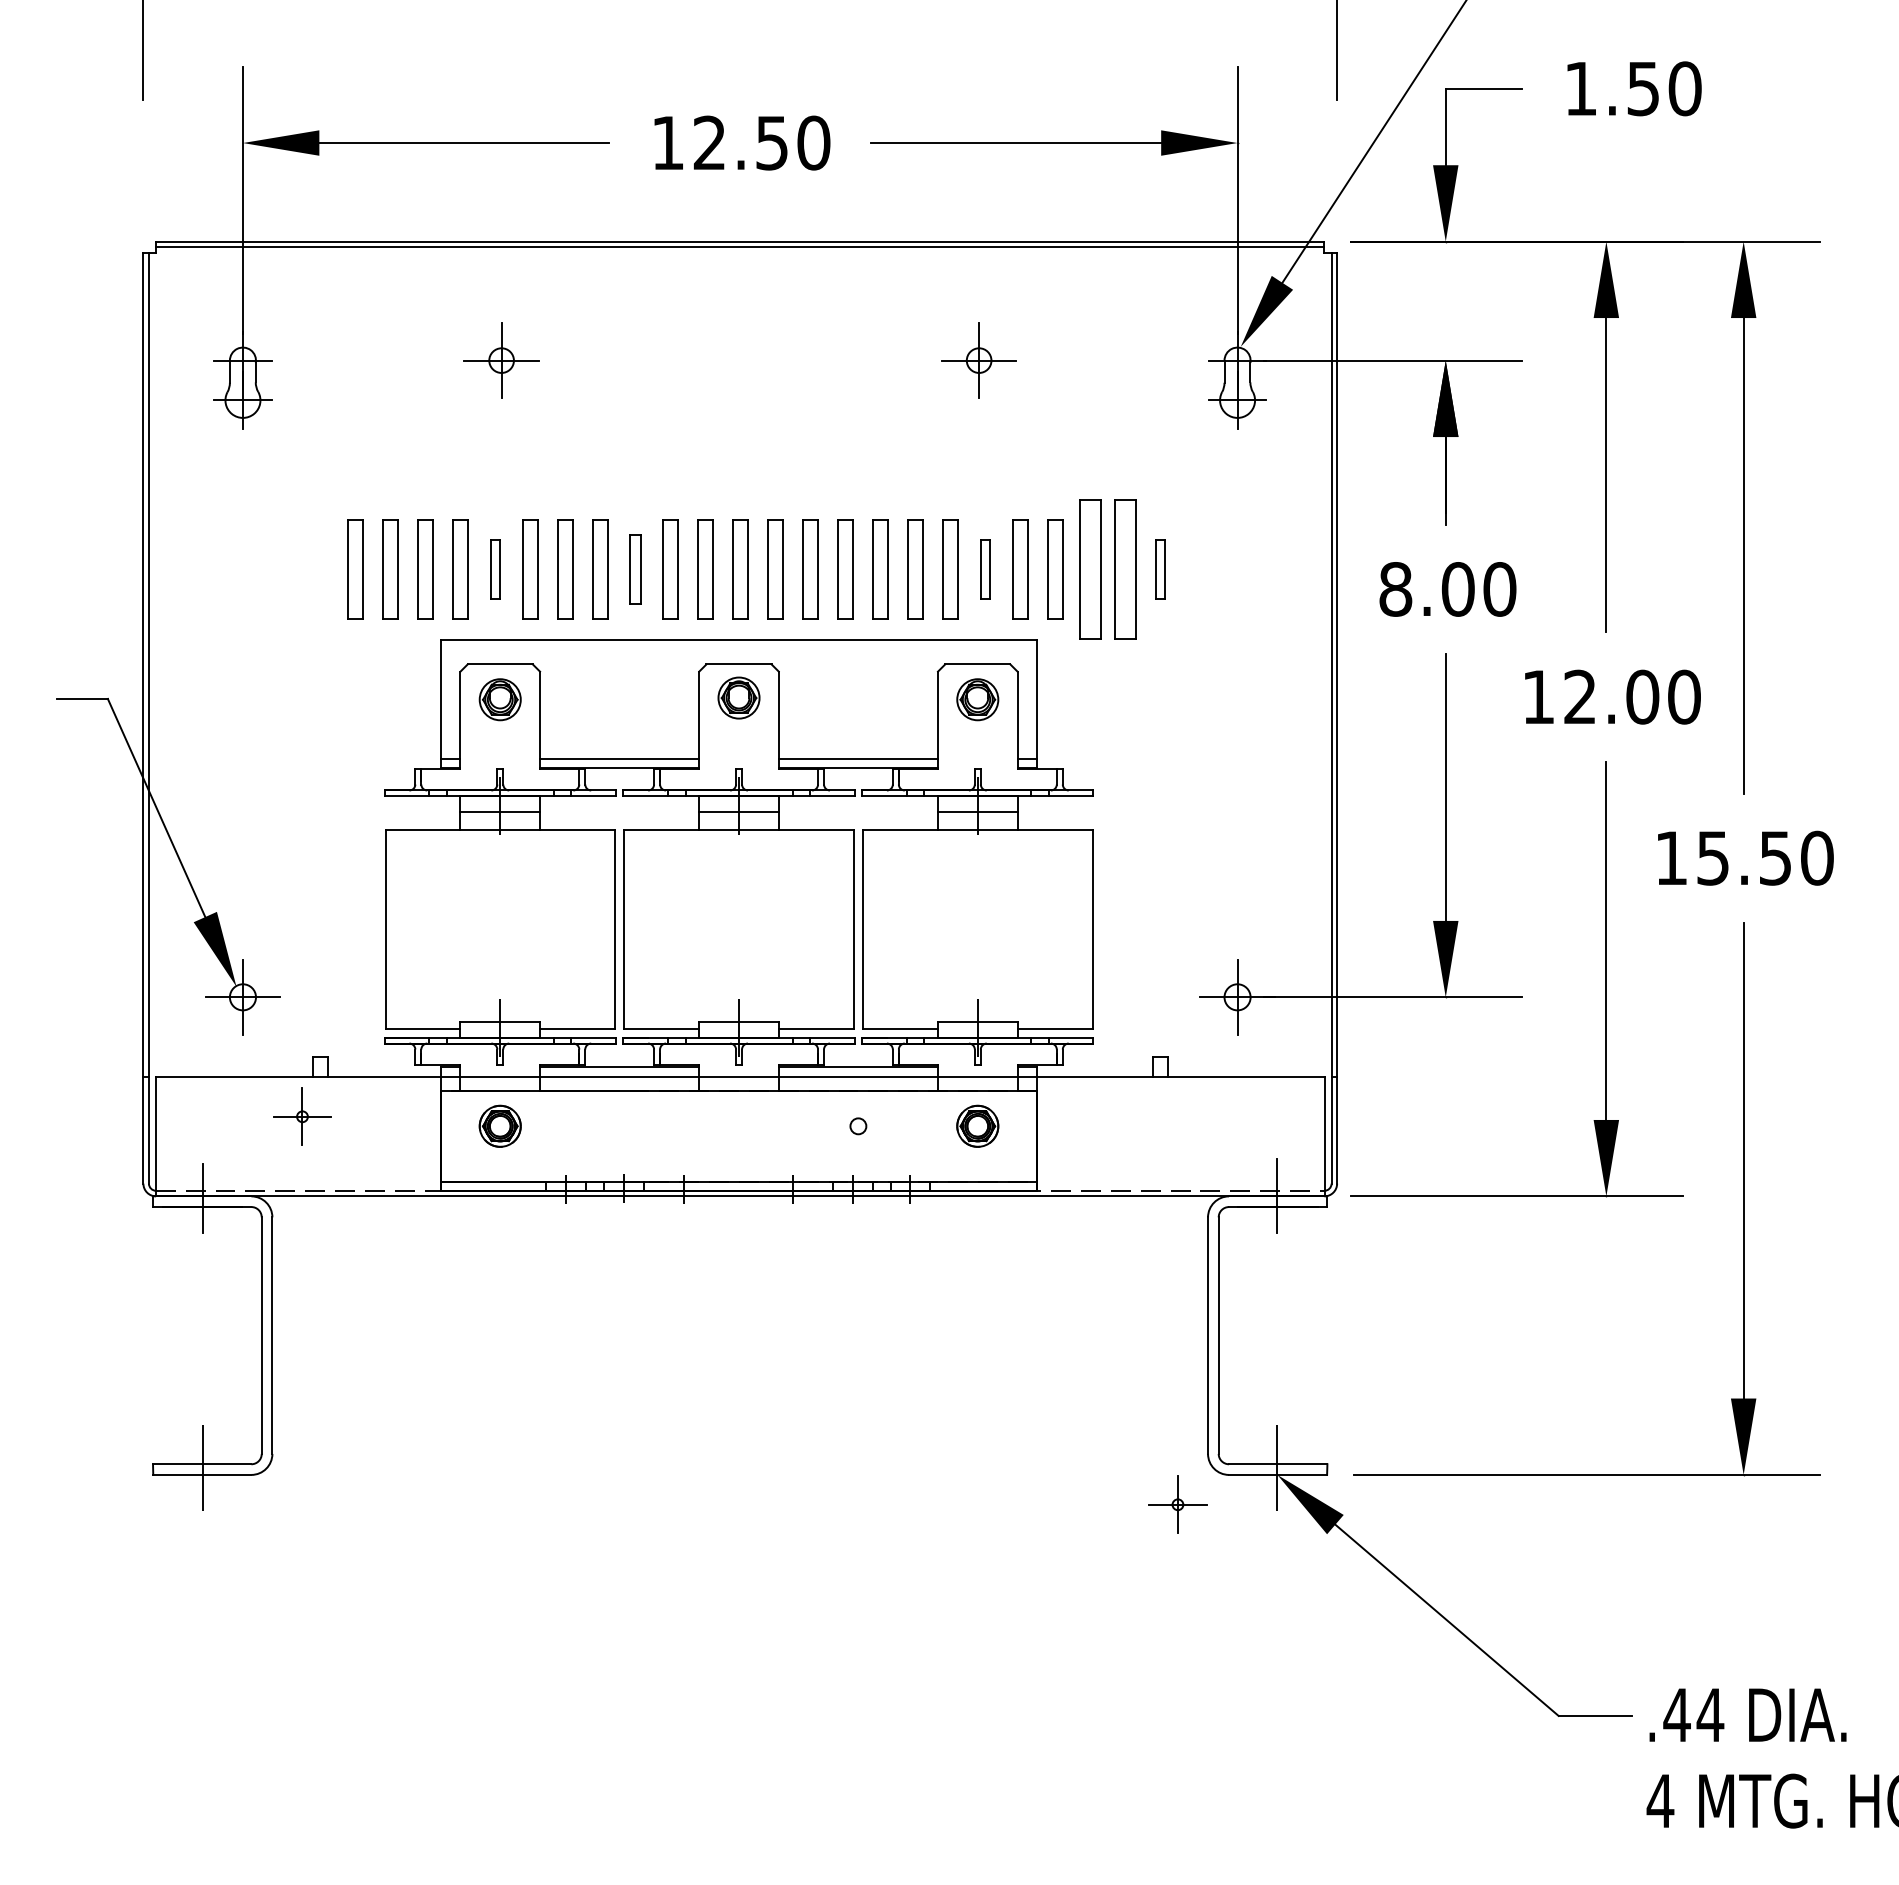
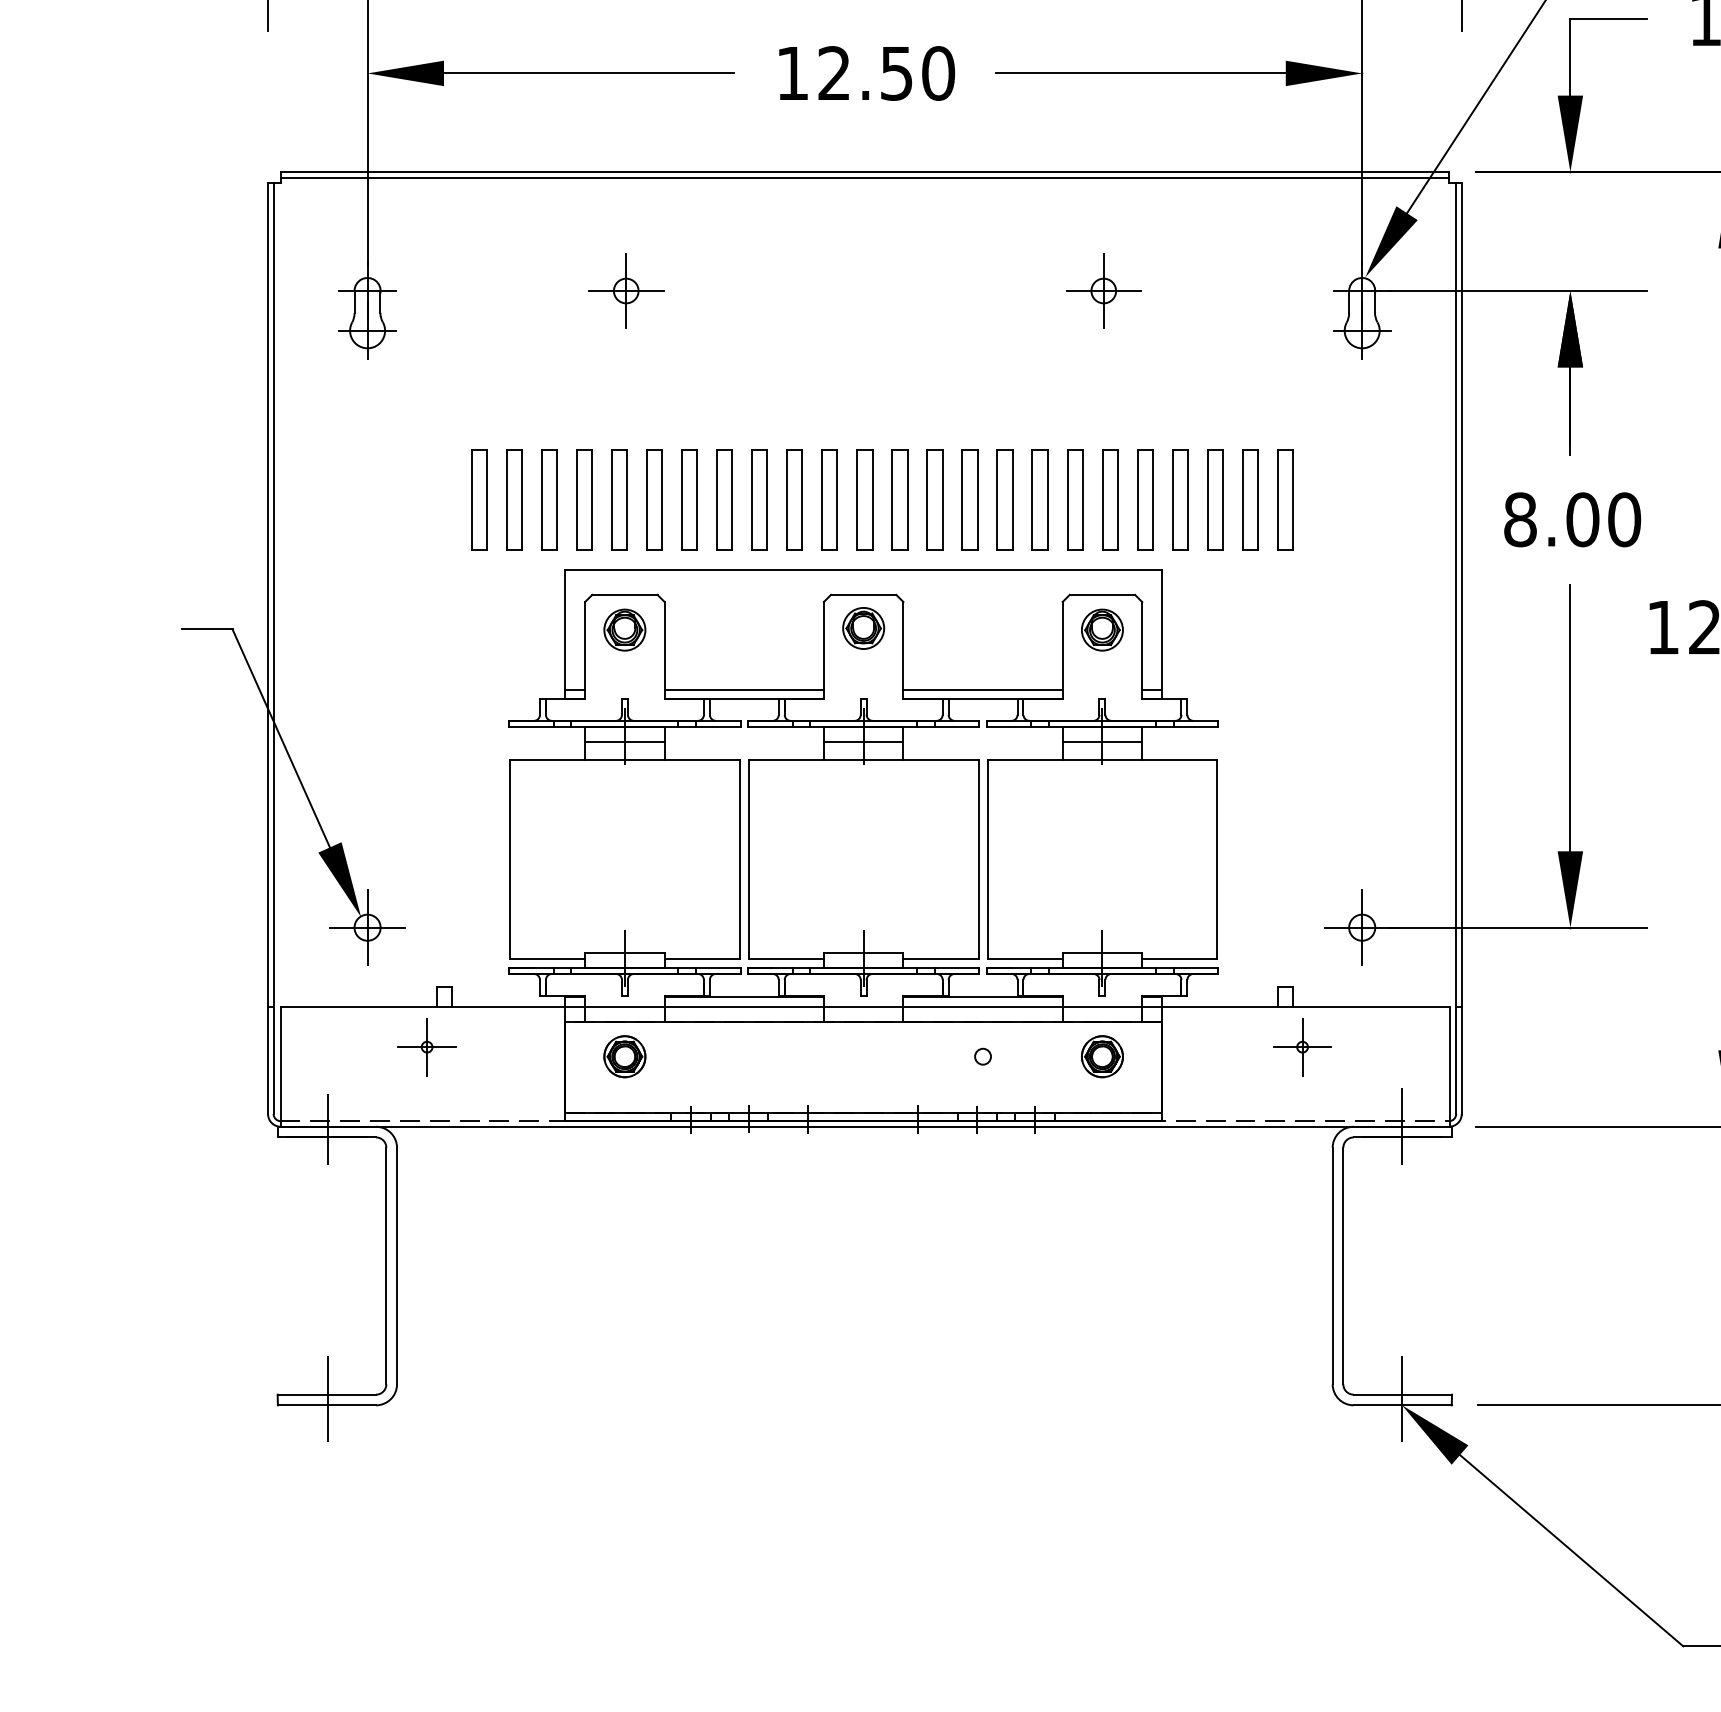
part: (495, 569) -> (620, 499), size x1.67
part: (635, 569) -> (760, 499), size x1.43
part: (985, 569) -> (1110, 499), size x1.67
part: (1090, 569) -> (1215, 499), size x0.71
part: (1125, 569) -> (1250, 499), size x0.71
part: (1160, 569) -> (1285, 499), size x1.67
part: (1177, 1504) -> (1302, 1046), moved

